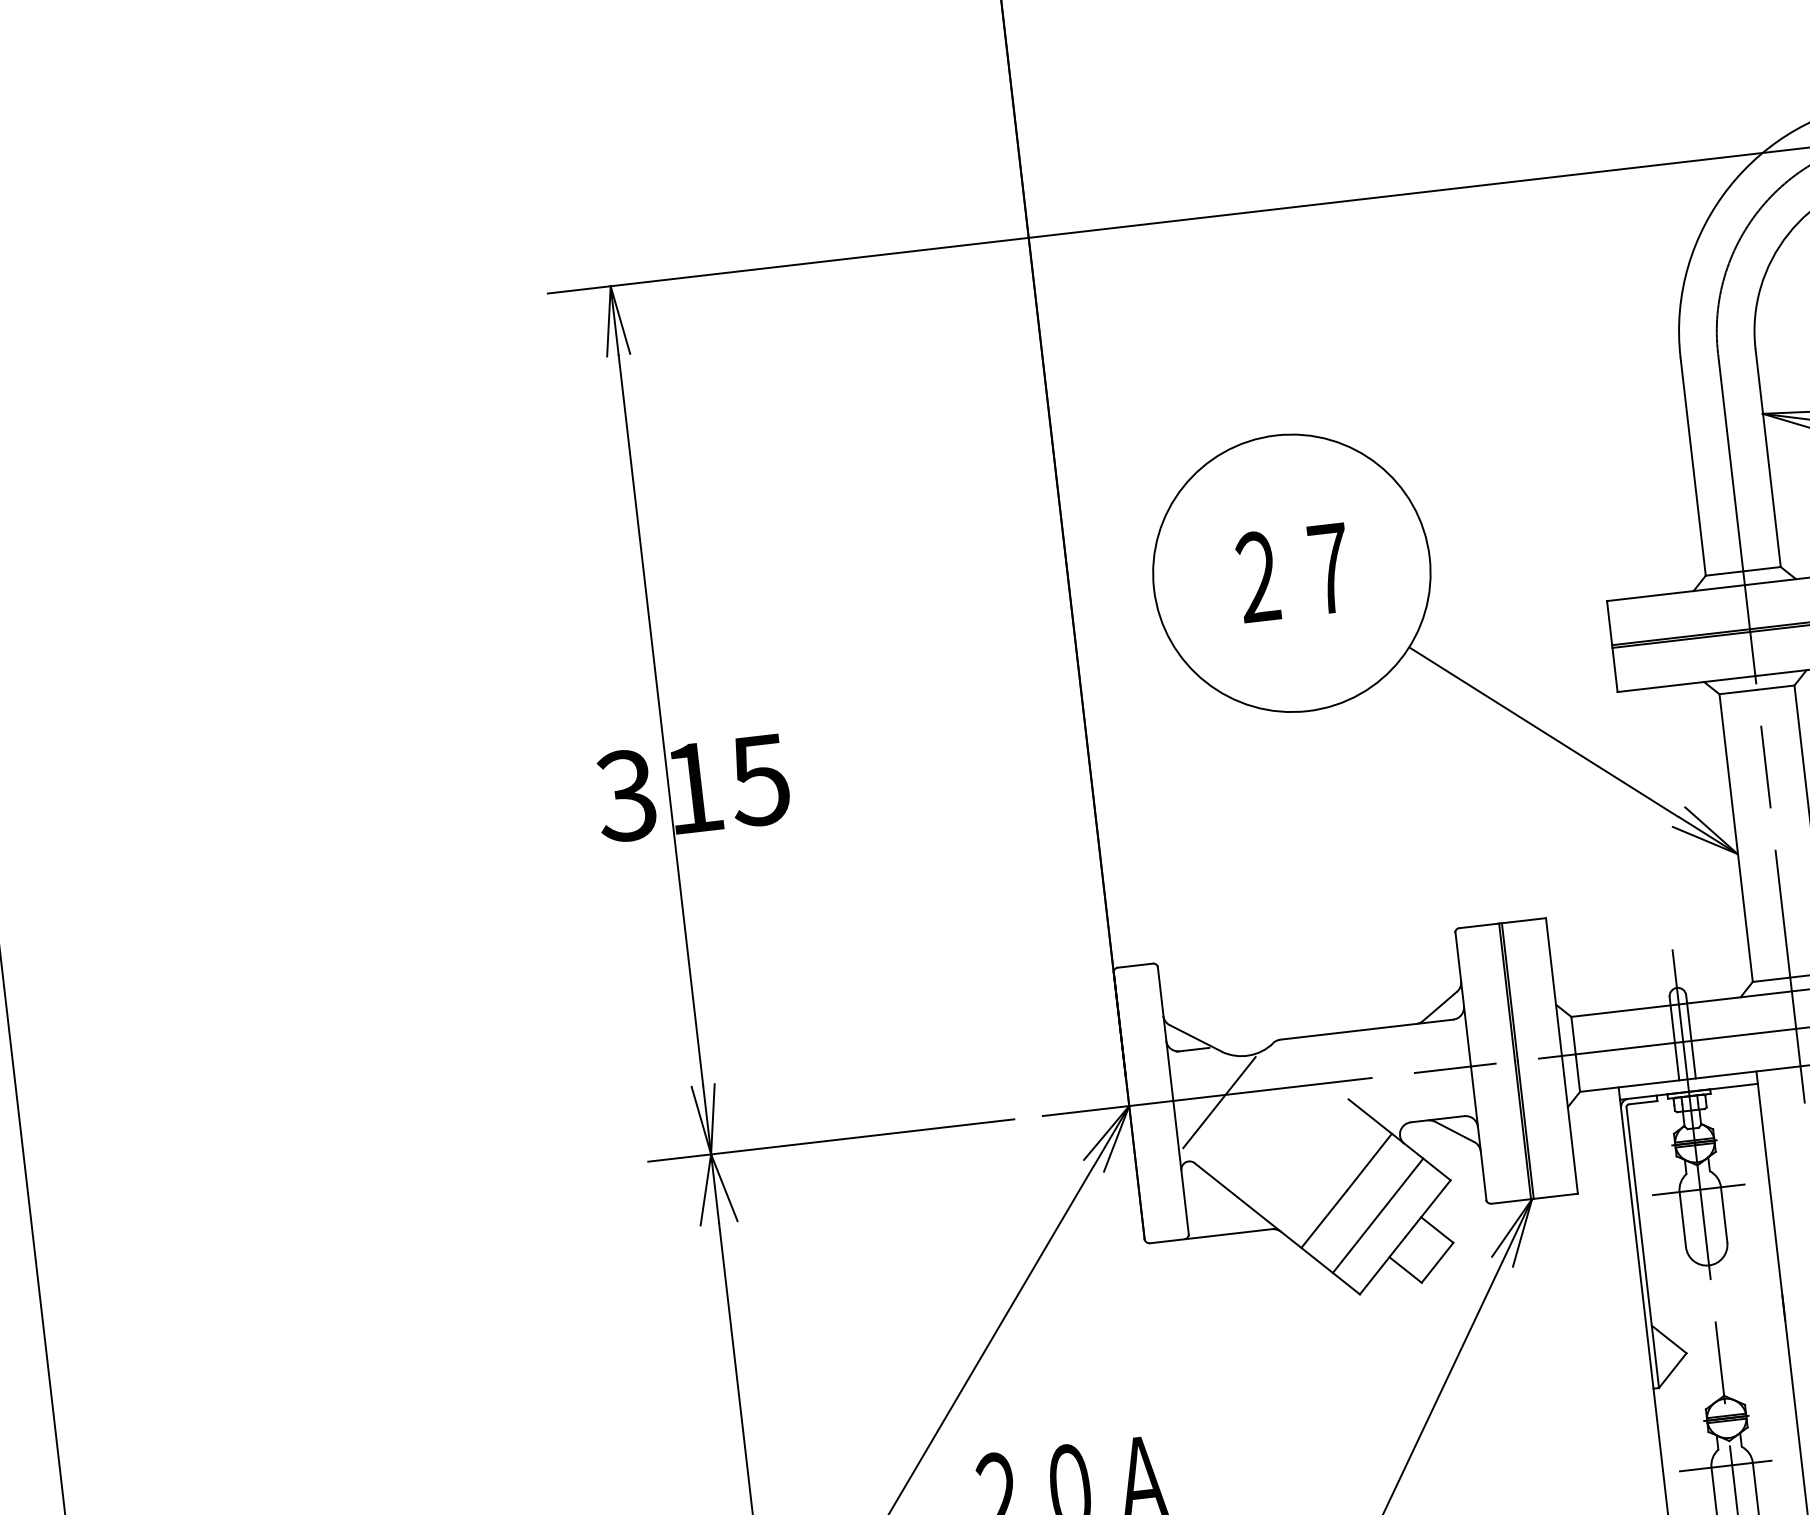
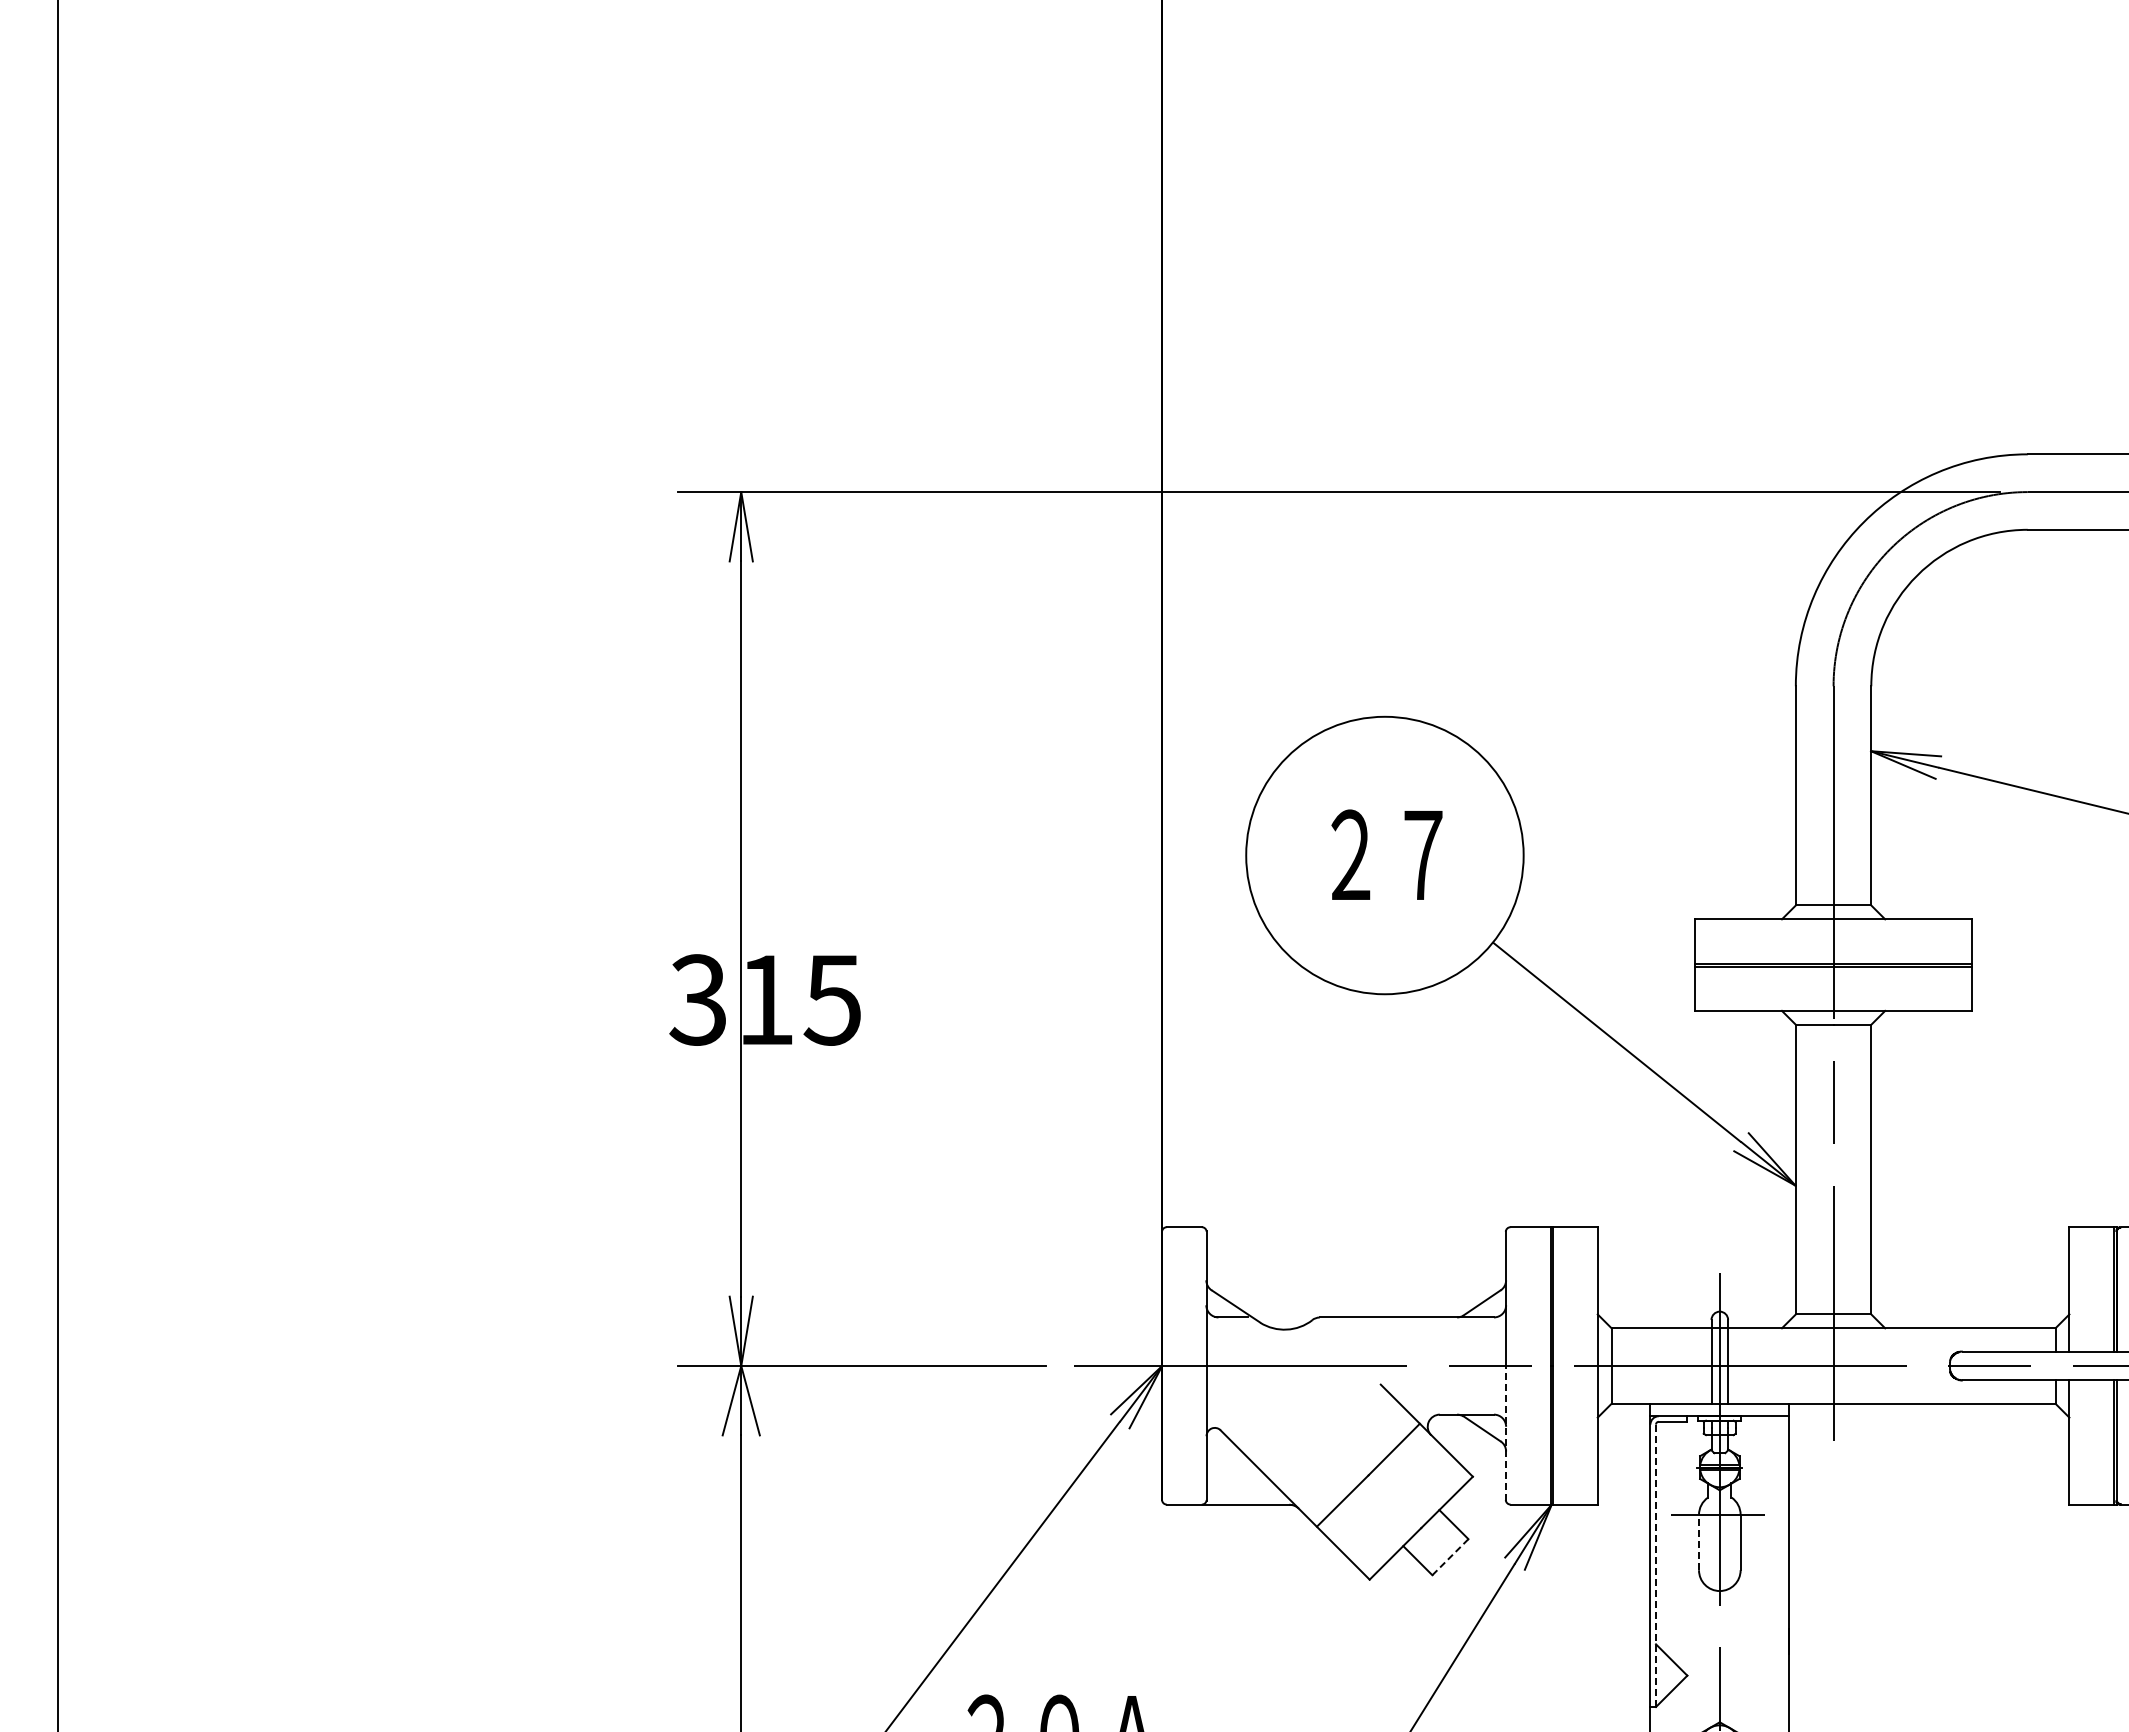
line: (1218, 1102) -> (1251, 1372), removed
line: (1479, 1133) -> (1506, 1433), solid -> dashed
line: (1377, 1215) -> (1396, 1503), removed
line: (1683, 1219) -> (1699, 1542), solid -> dashed
line: (1643, 1248) -> (1656, 1566), solid -> dashed
line: (1437, 1263) -> (1450, 1557), solid -> dashed

